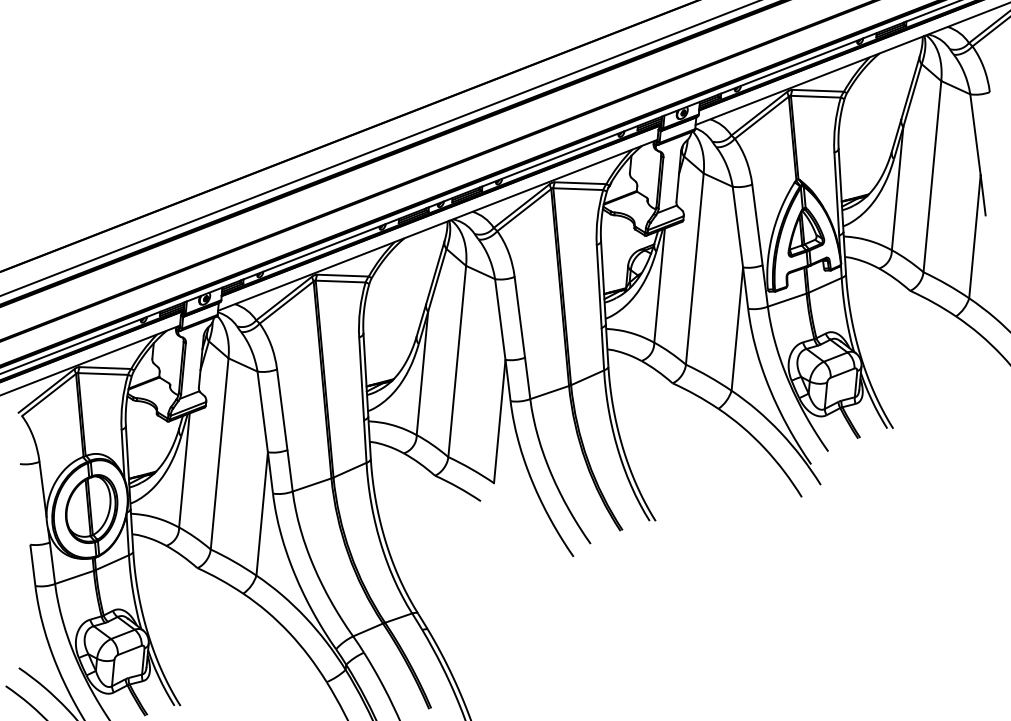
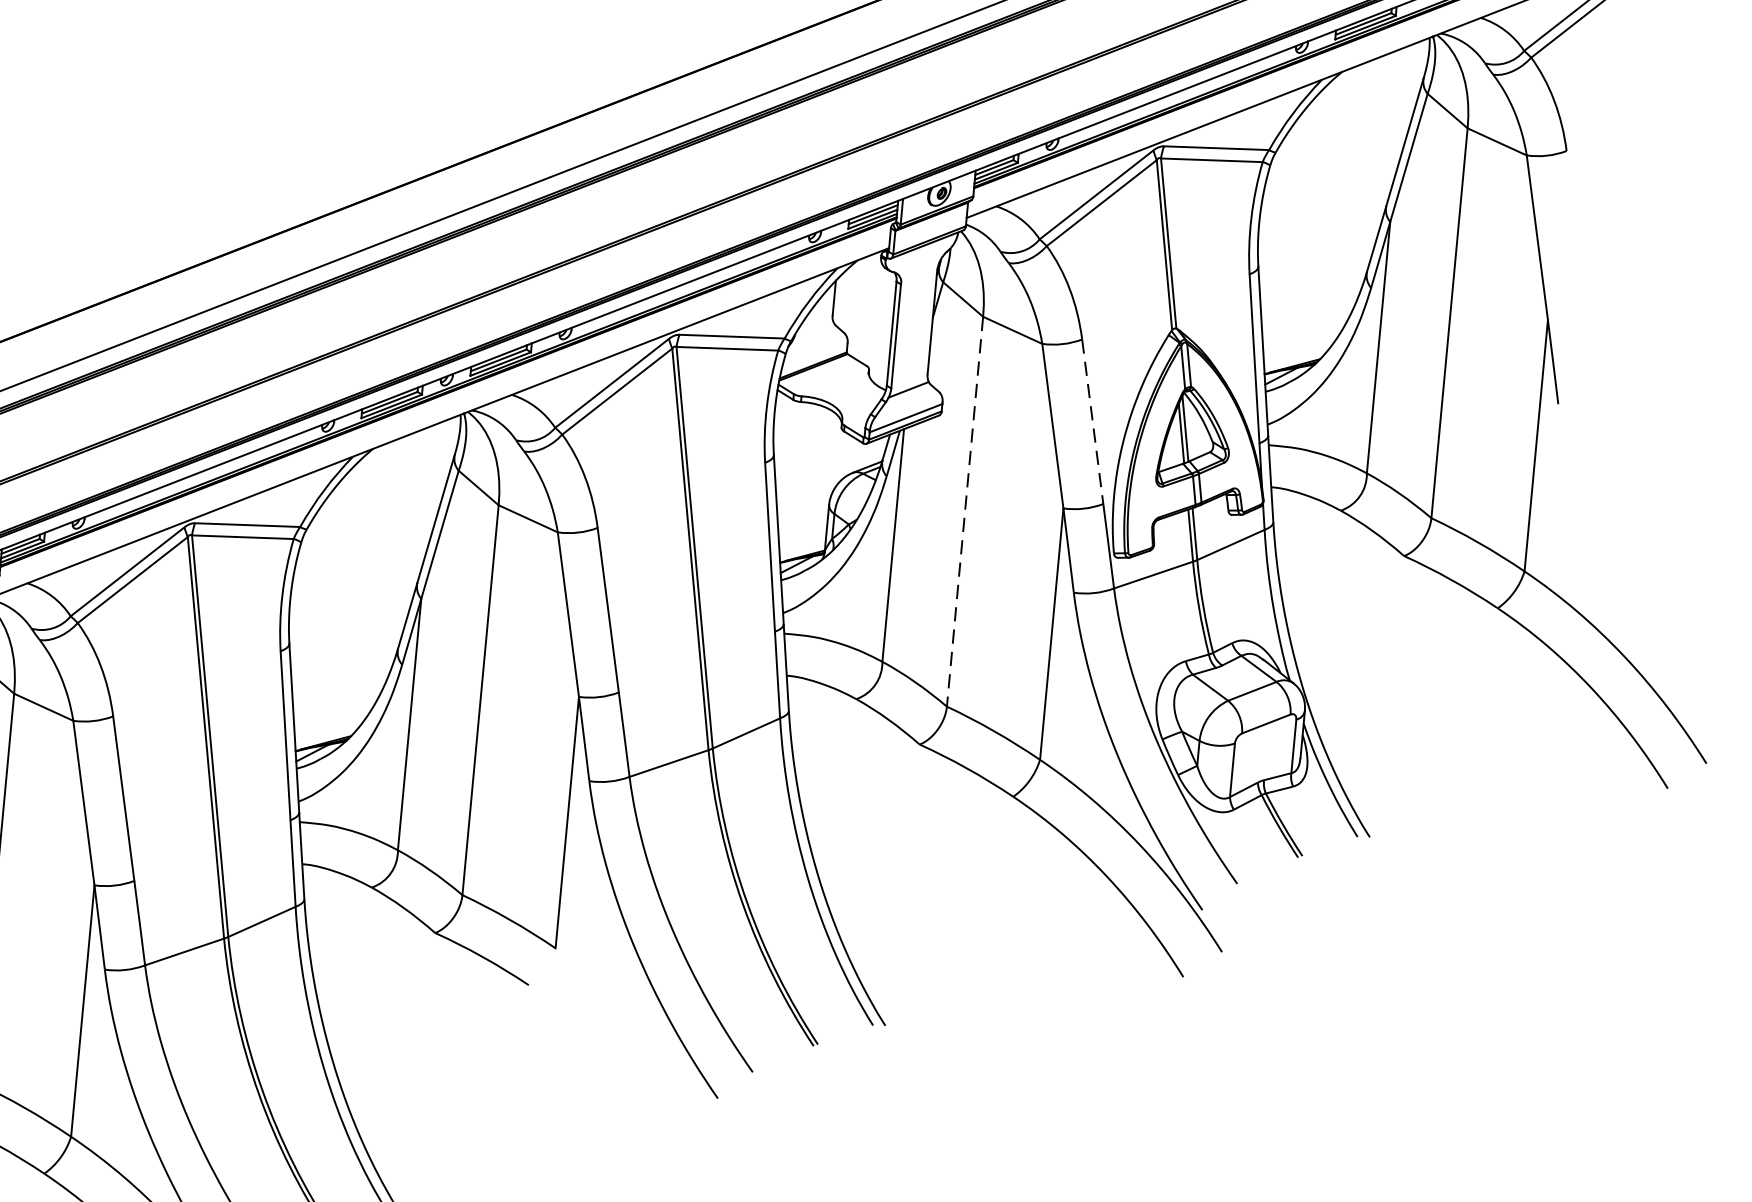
line: (757, 224) -> (1092, 420), solid -> dashed
line: (694, 269) -> (964, 512), solid -> dashed

